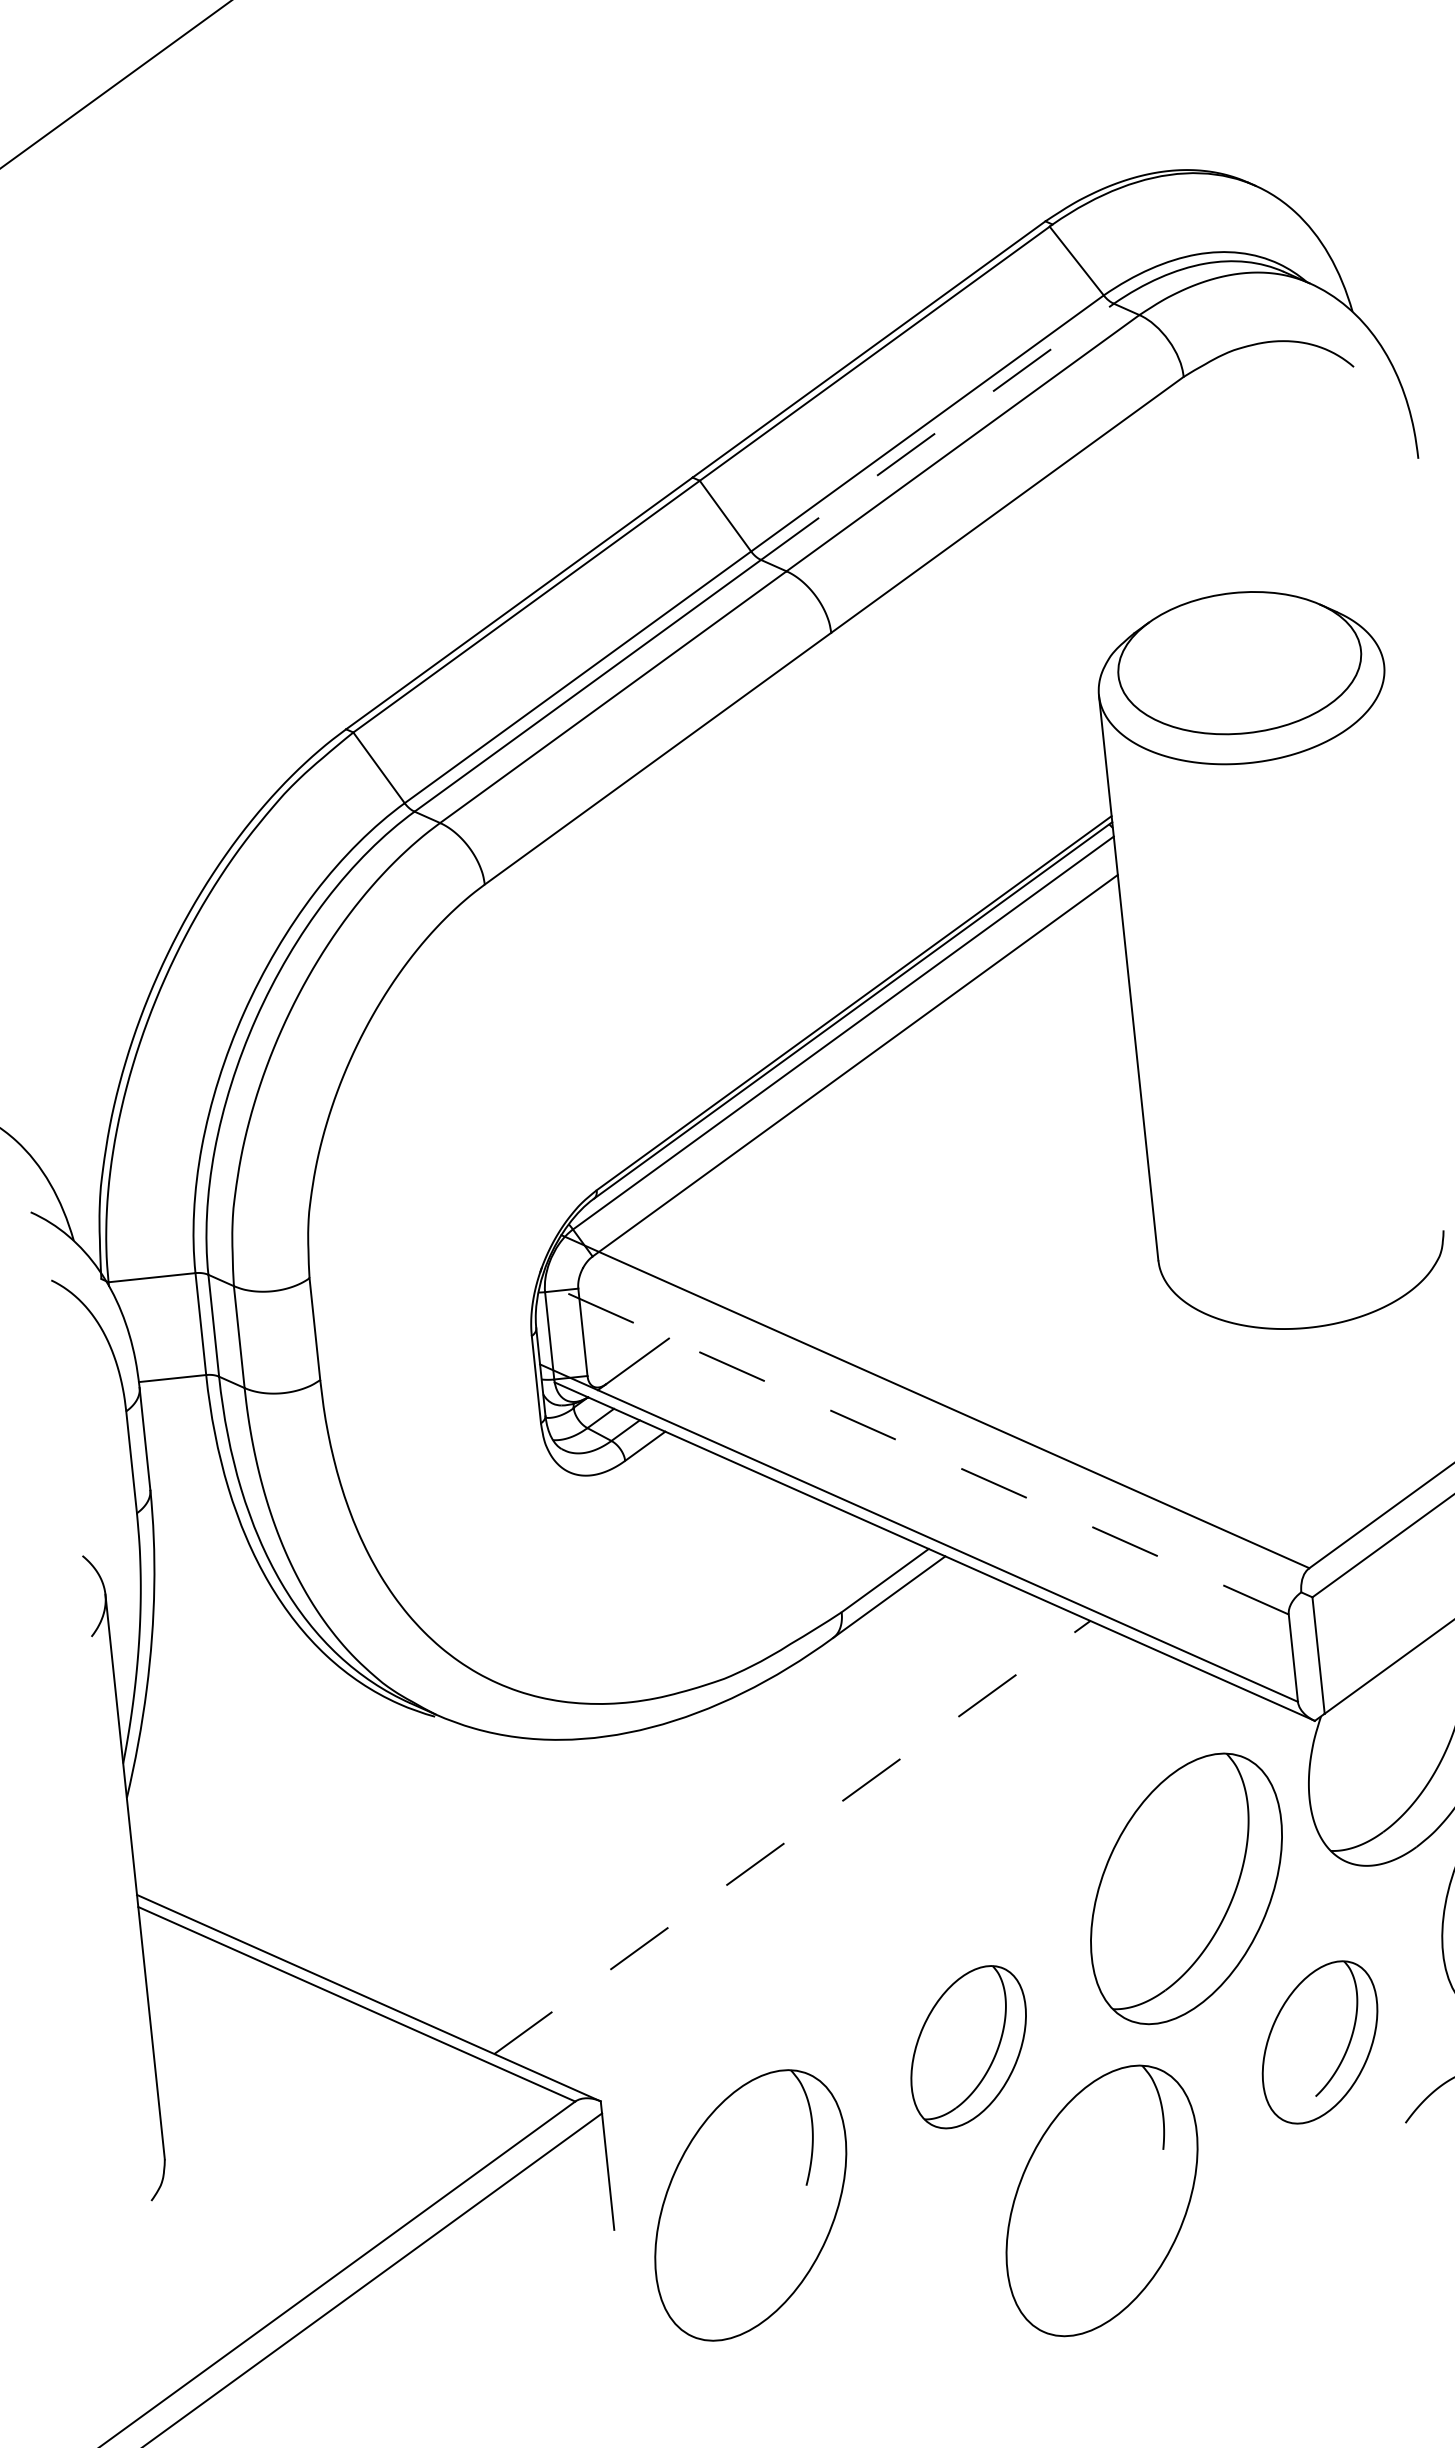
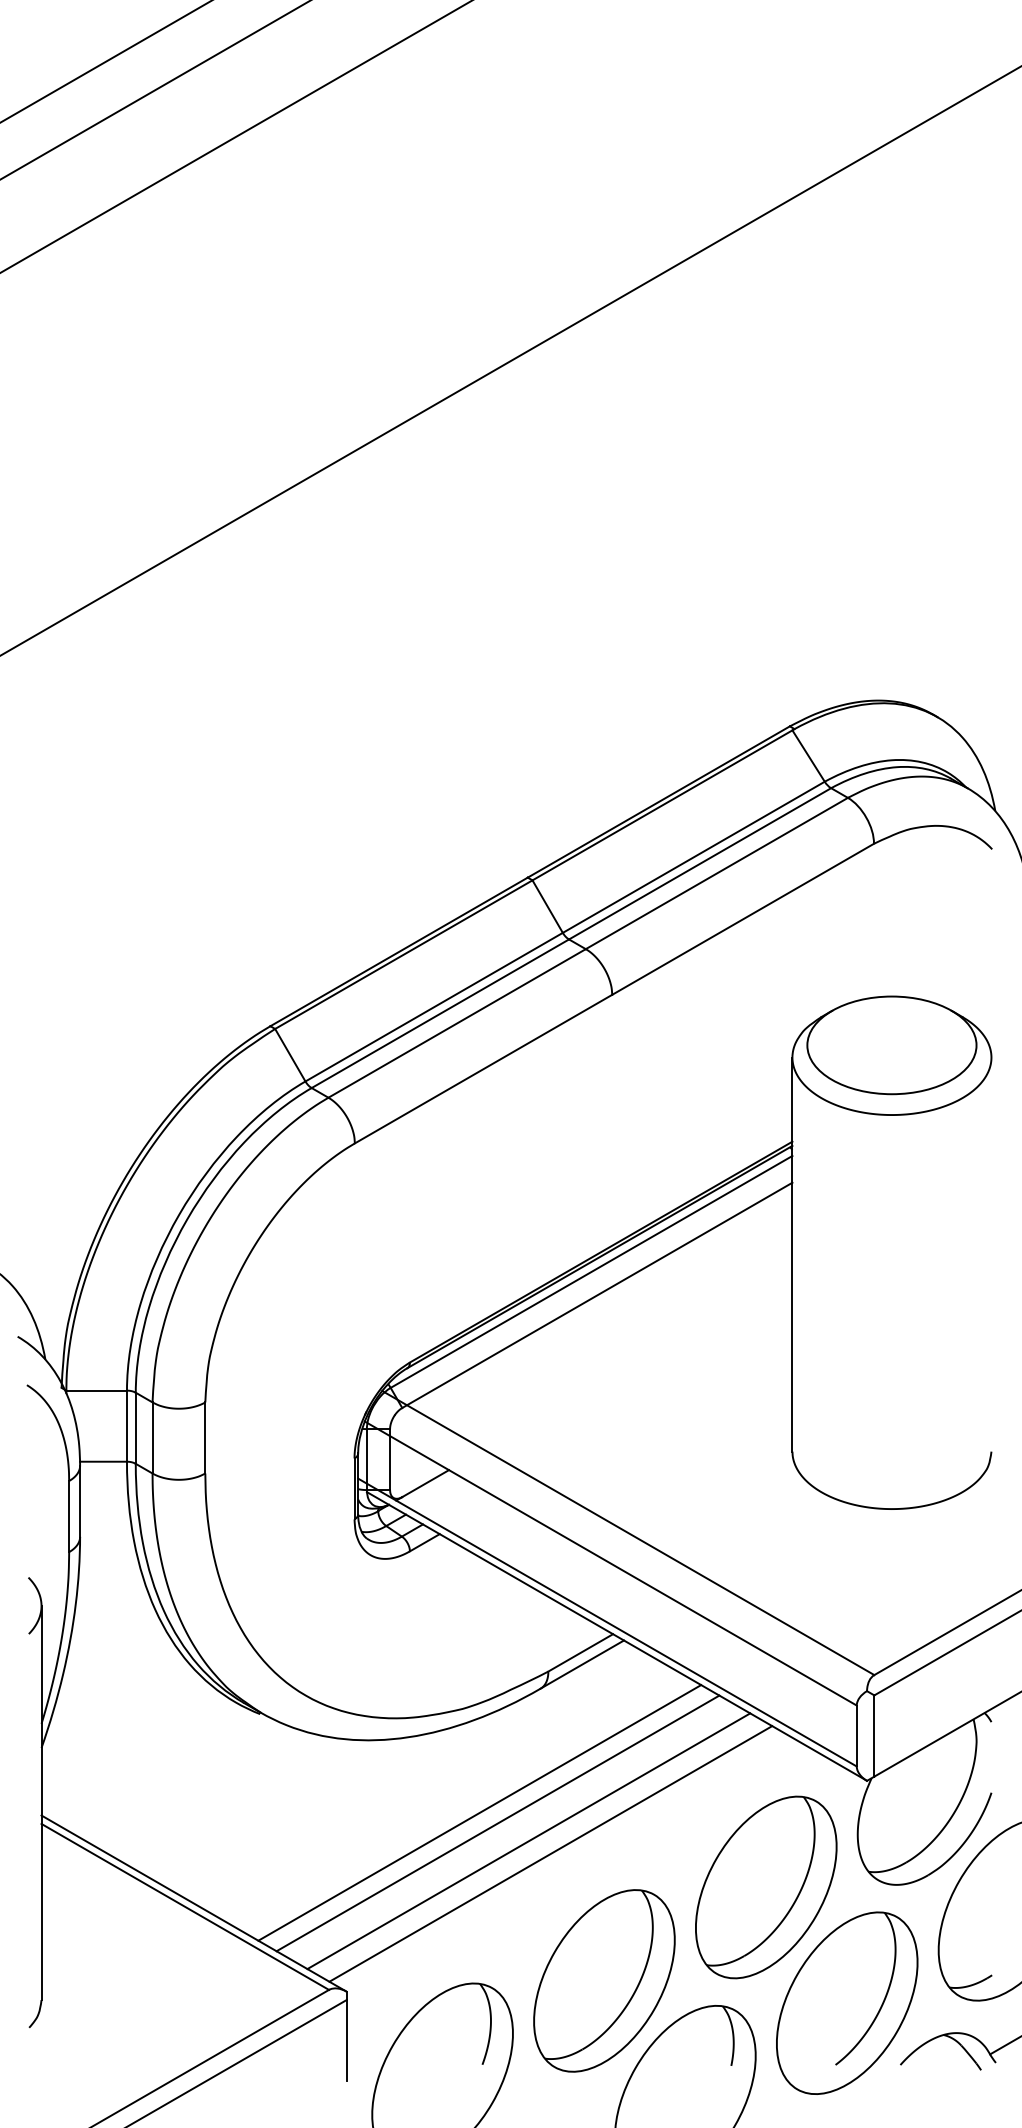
line: (938, 431) -> (700, 863), dashed -> solid
line: (914, 1448) -> (610, 1563), dashed -> solid
line: (764, 1824) -> (479, 1812), added
line: (793, 1837) -> (498, 1823), dashed -> solid
line: (838, 1858) -> (528, 1841), added
line: (872, 1872) -> (550, 1853), added
part: (1320, 2041) -> (847, 2002), size x1.67
part: (968, 2046) -> (604, 1980), size x1.67

